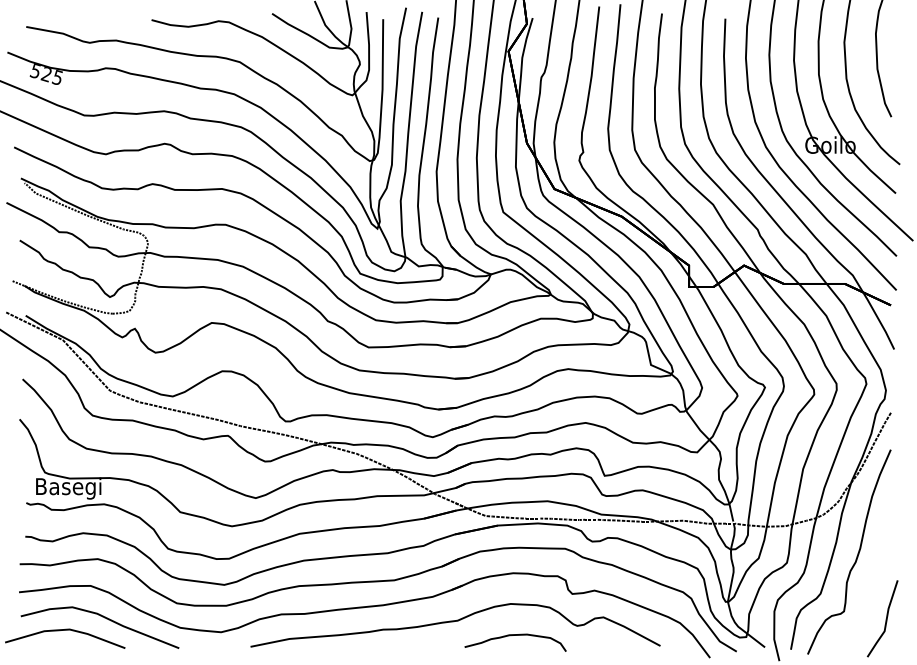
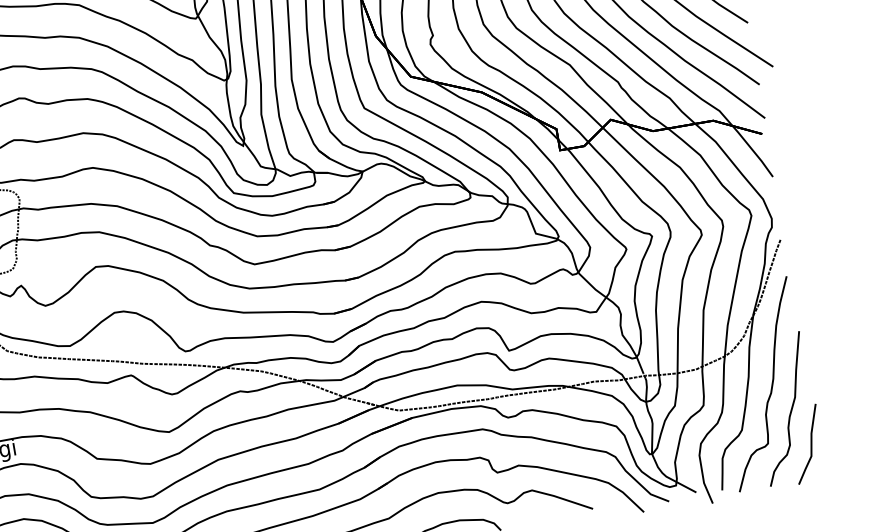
curve: (871, 582) -> (790, 410), added

